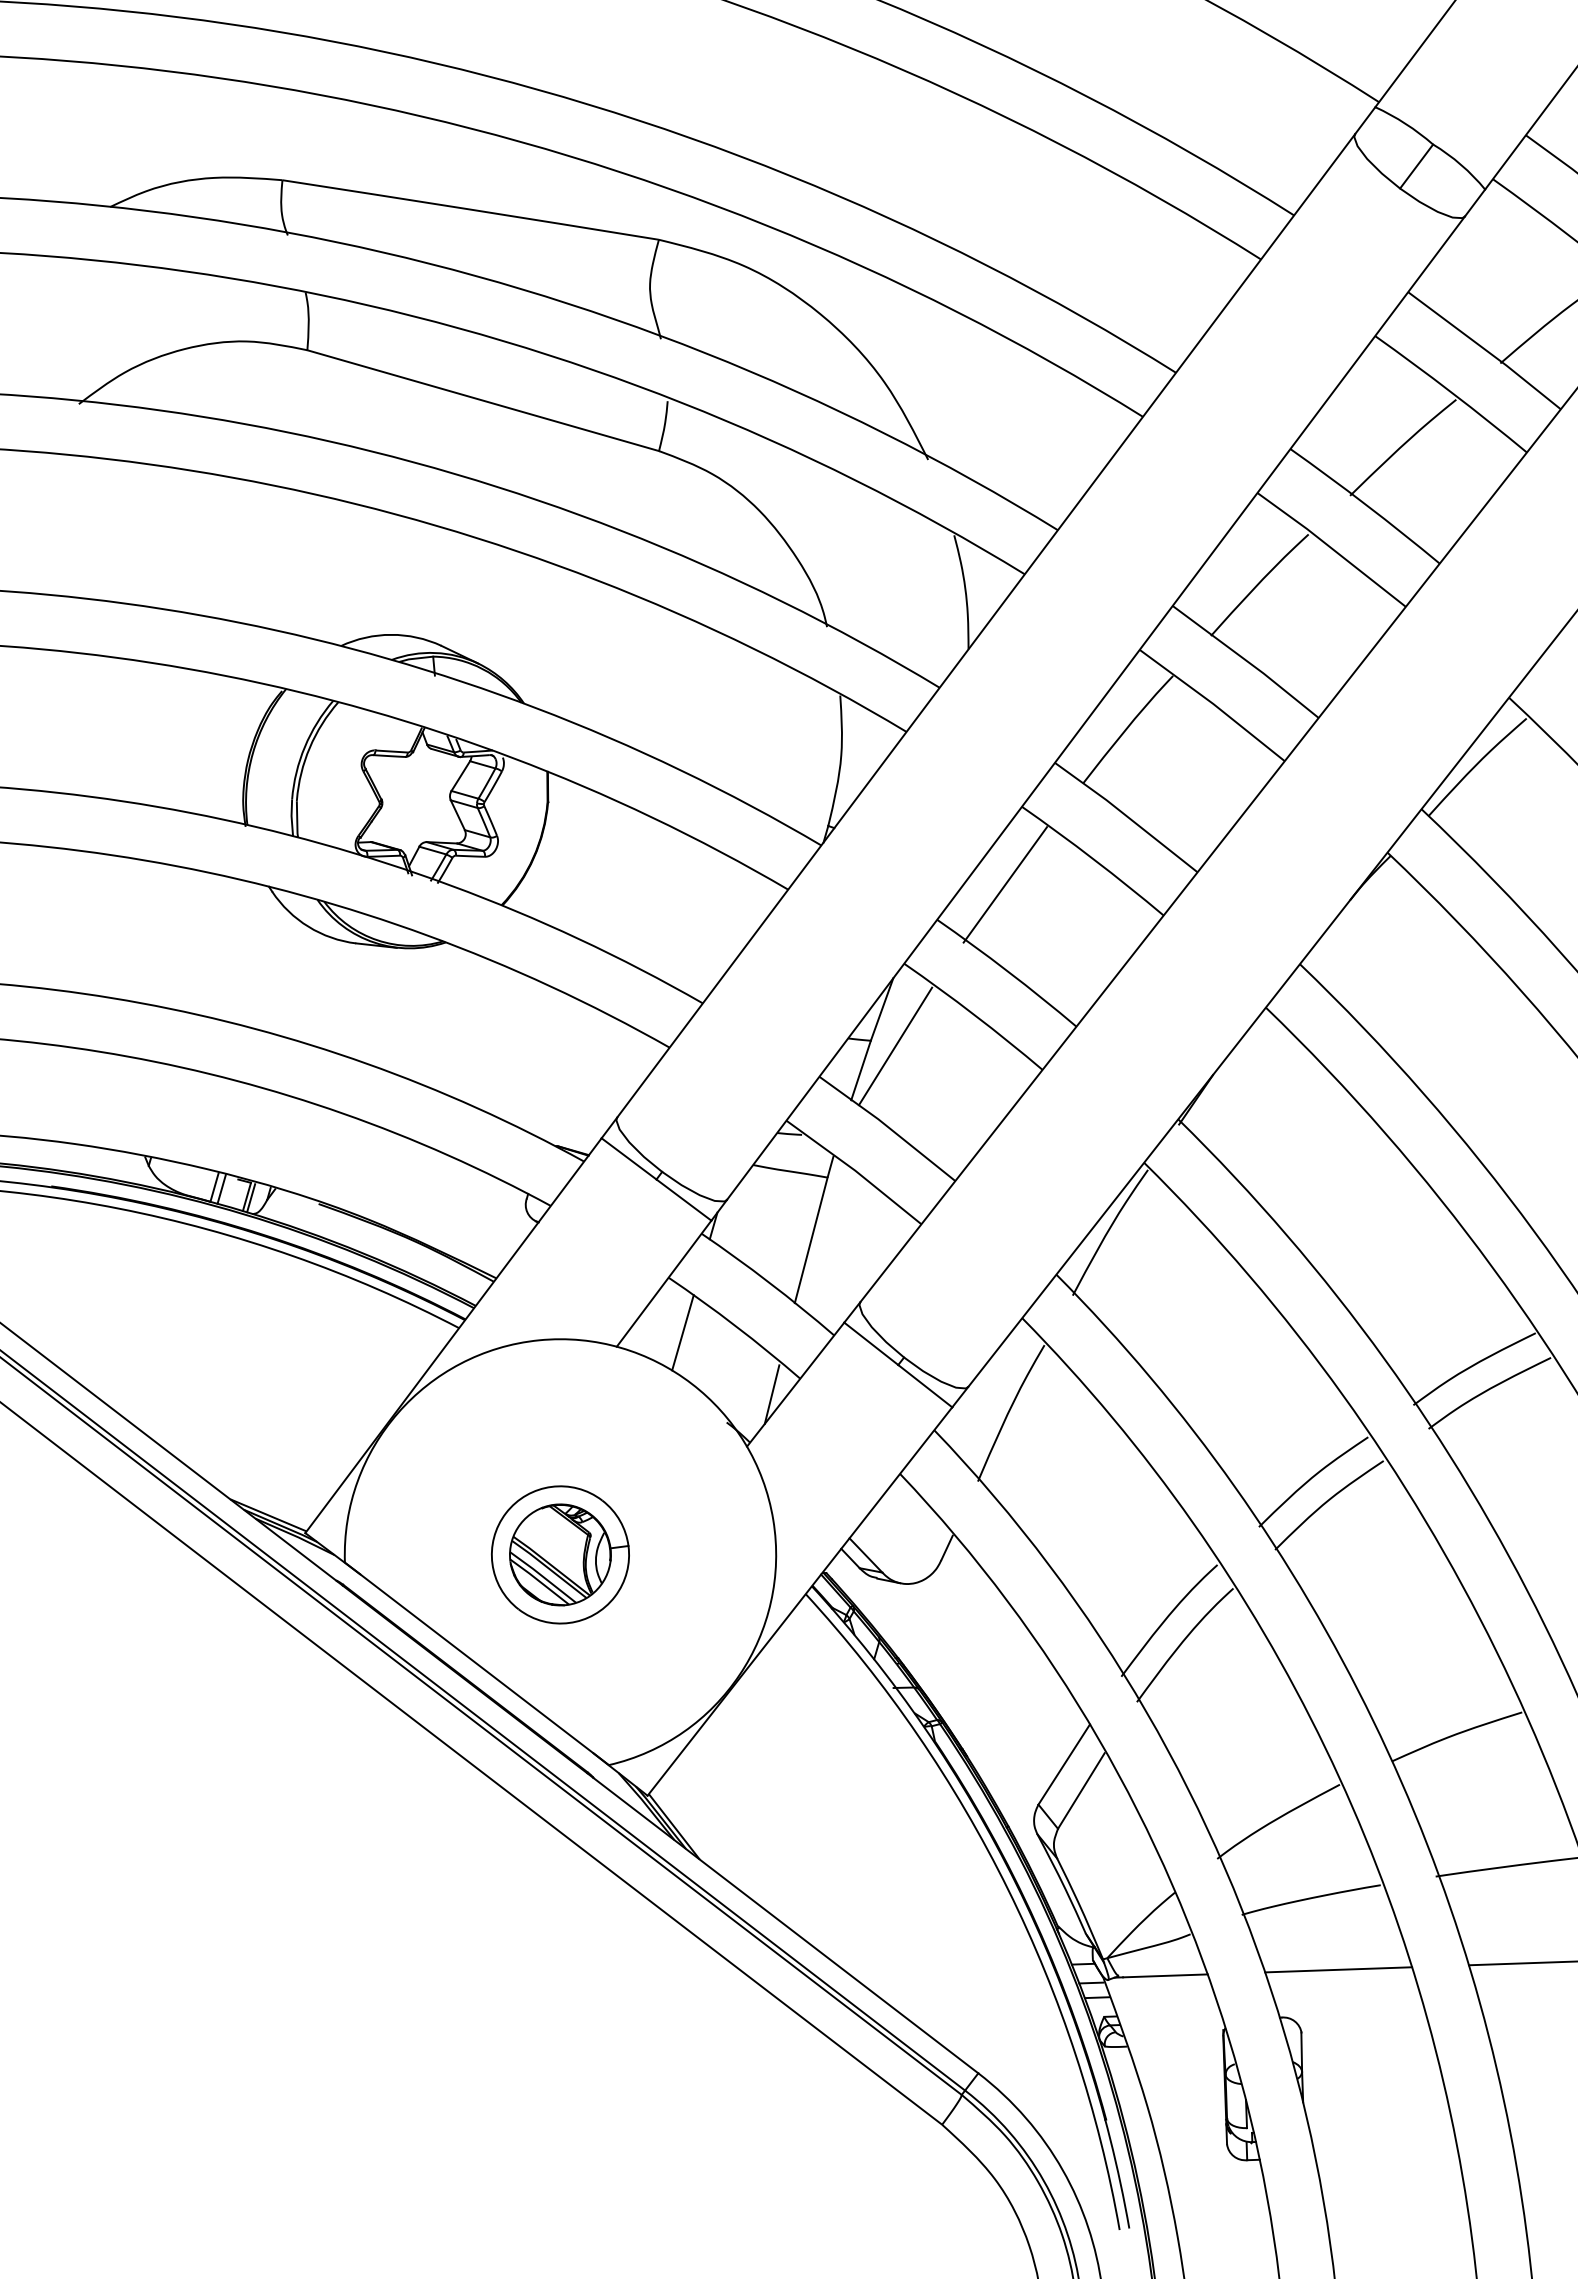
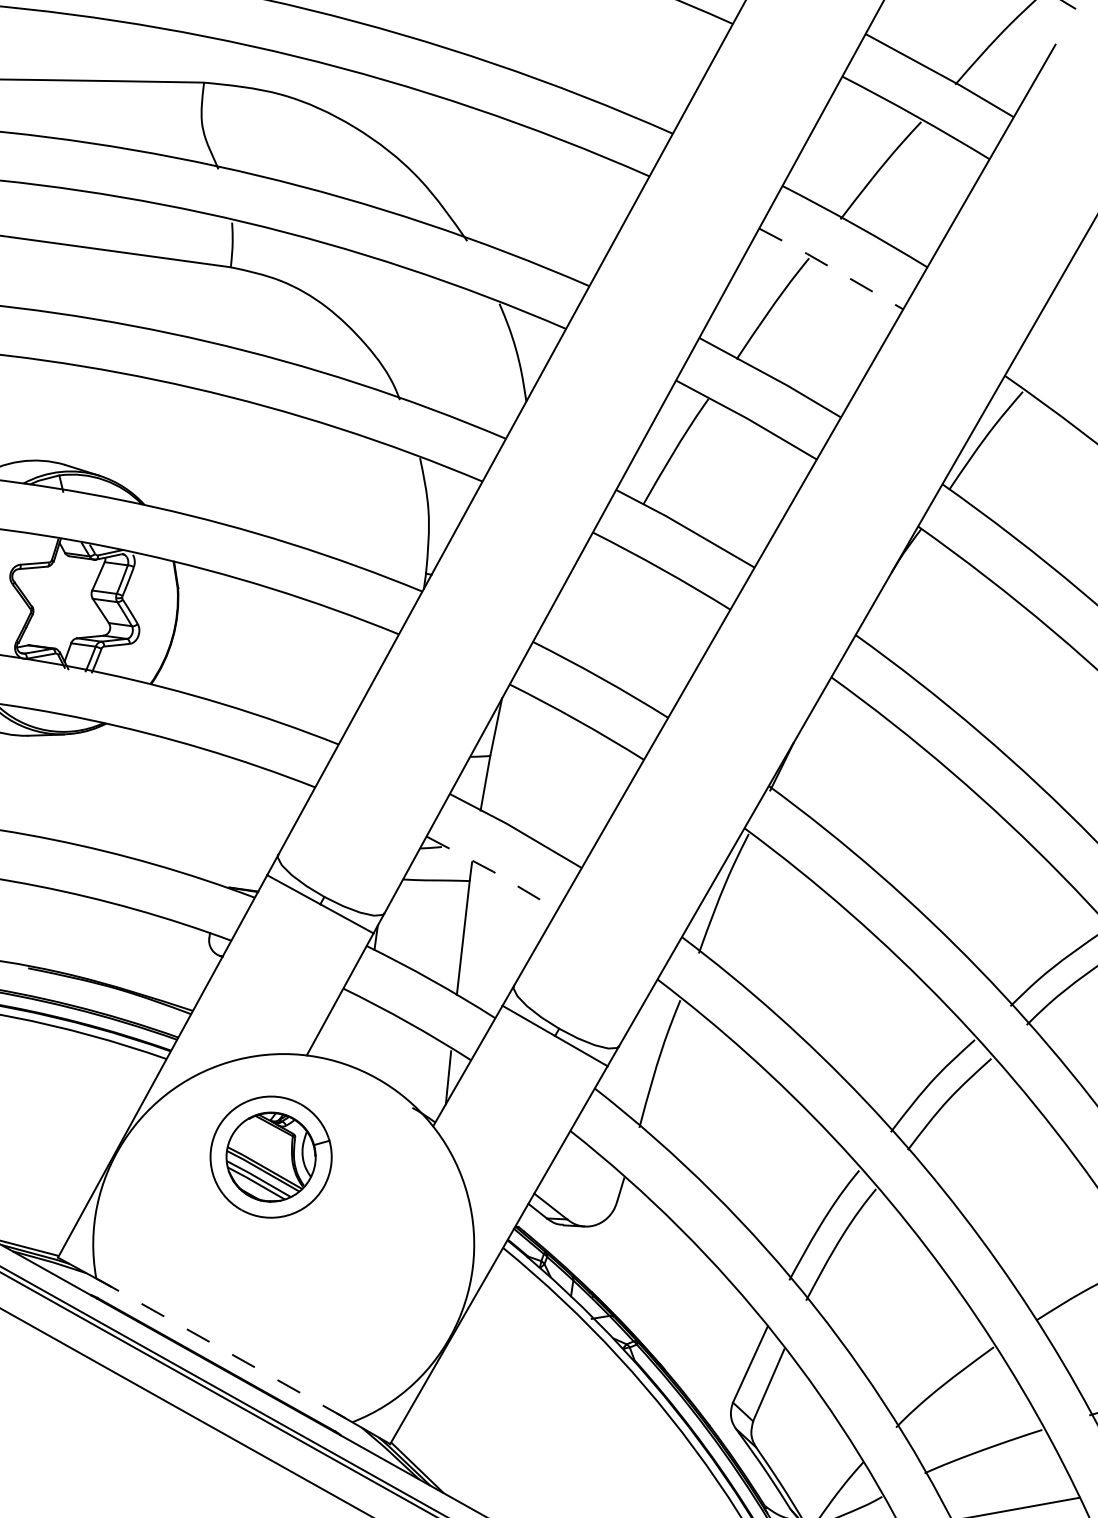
line: (1332, 548) -> (831, 267), solid -> dashed
line: (1005, 884) -> (588, 602), removed
line: (895, 1046) -> (512, 757), removed
line: (855, 1170) -> (493, 871), solid -> dashed
line: (682, 1332) -> (362, 1034), removed
part: (560, 1554) -> (271, 1156), moved
line: (477, 1664) -> (225, 1350), solid -> dashed

